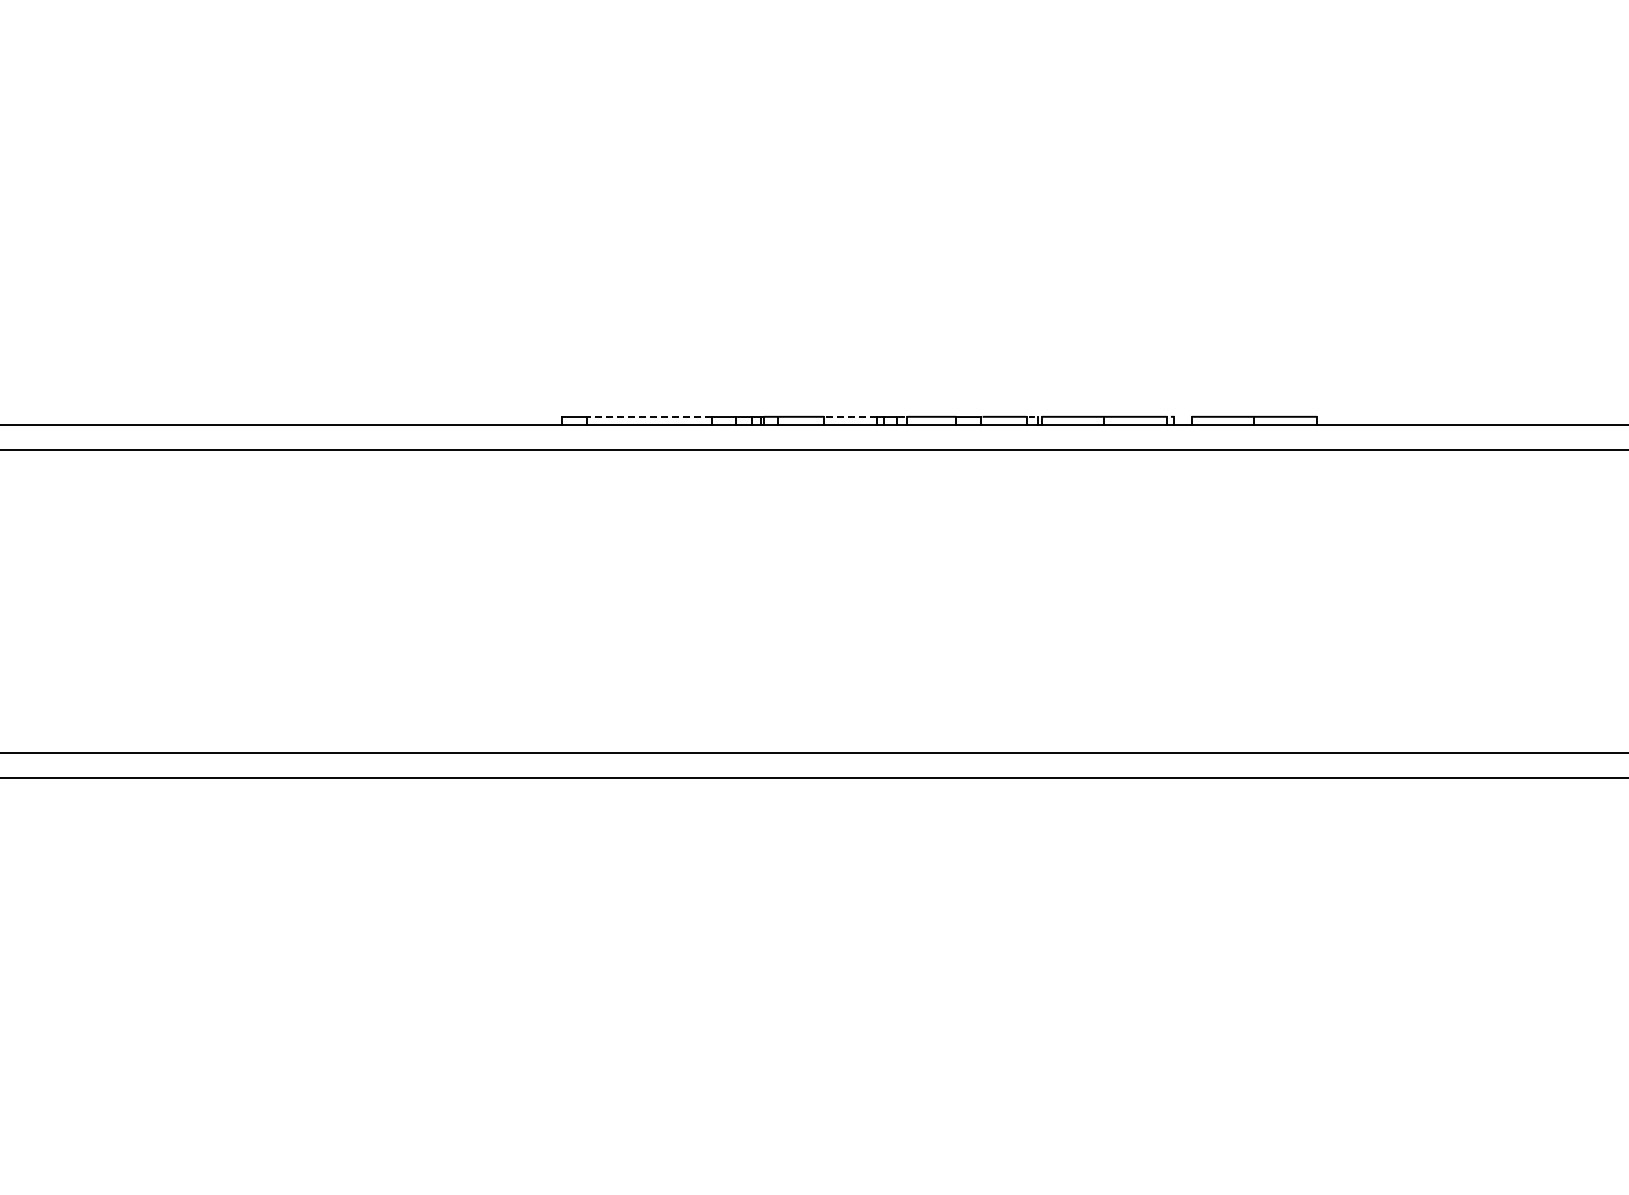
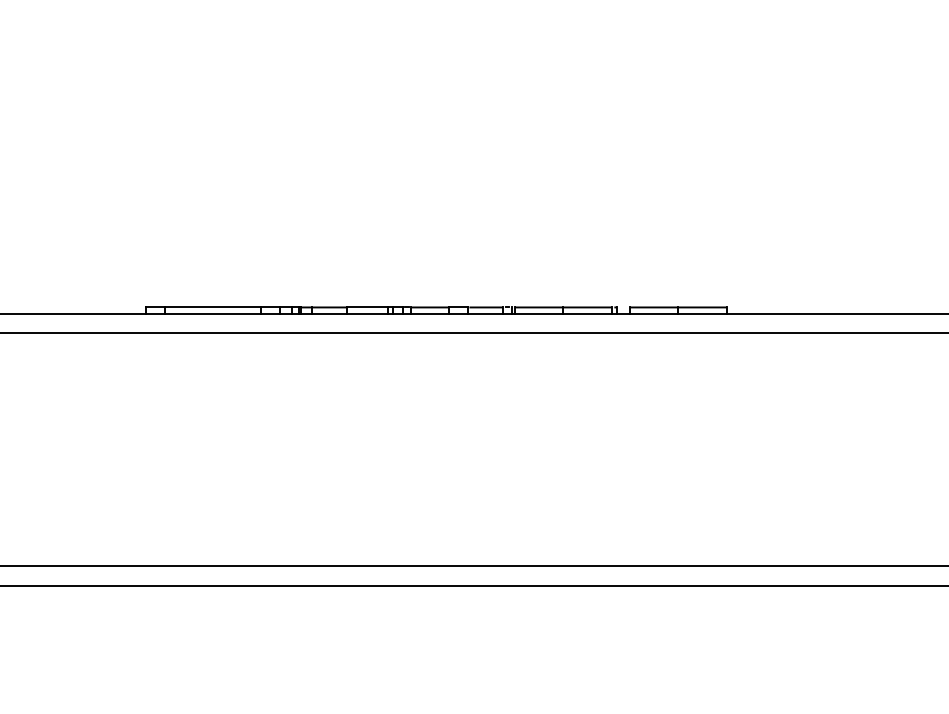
line: (649, 416) -> (212, 307), dashed -> solid
line: (849, 416) -> (366, 307), dashed -> solid

